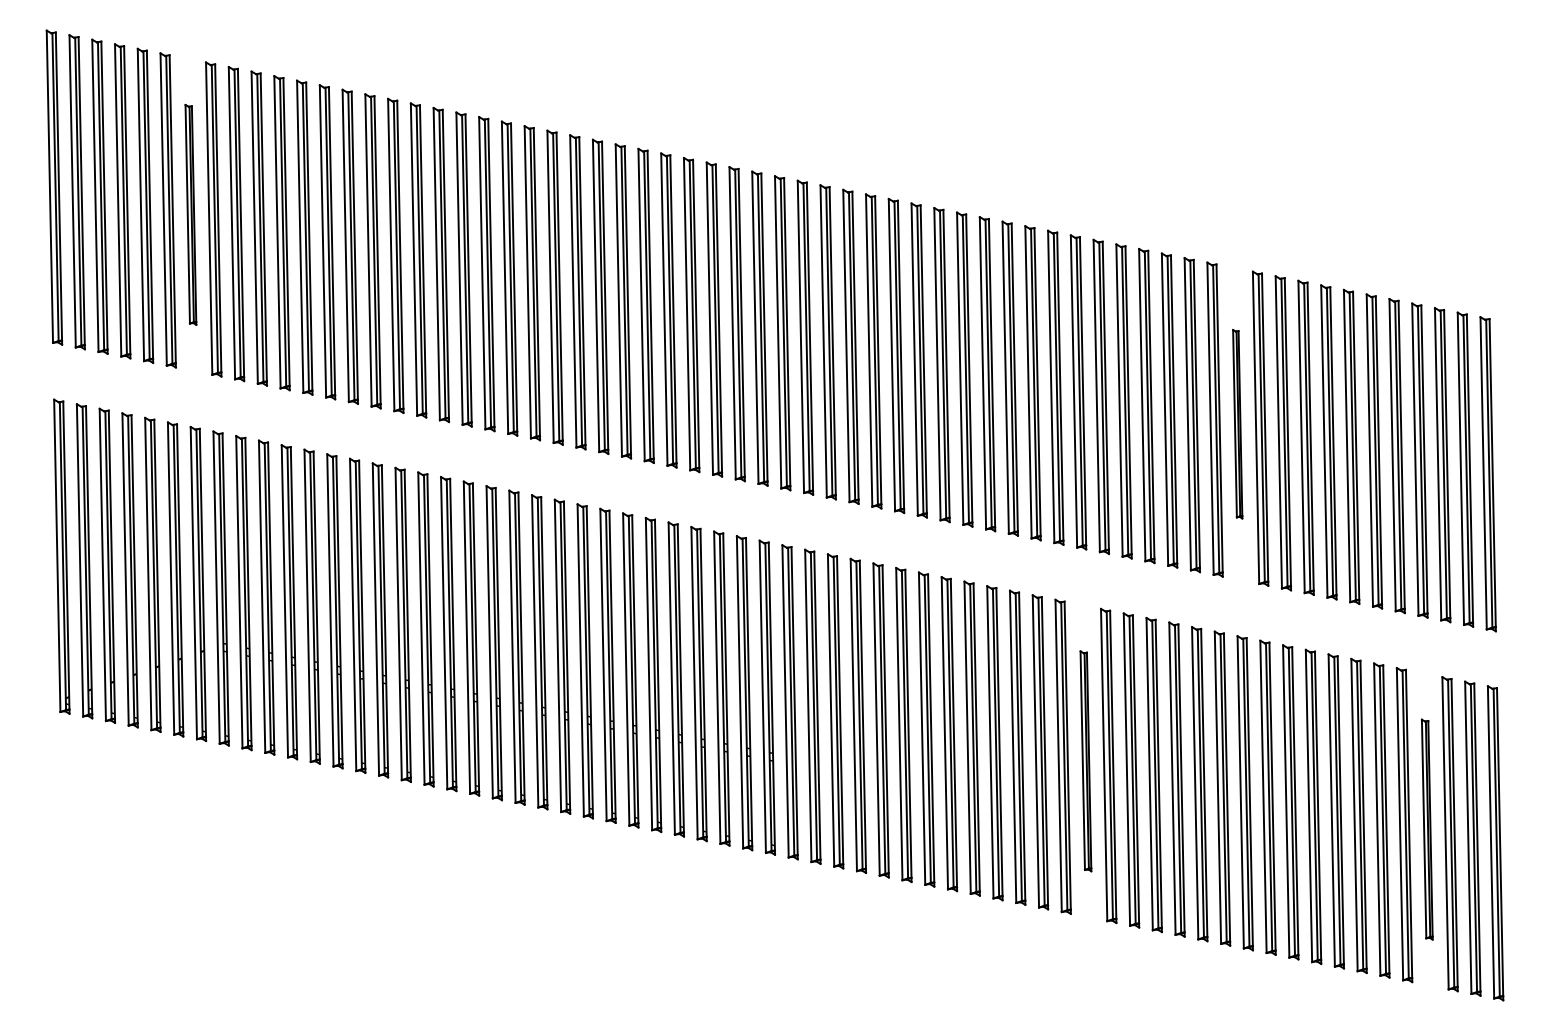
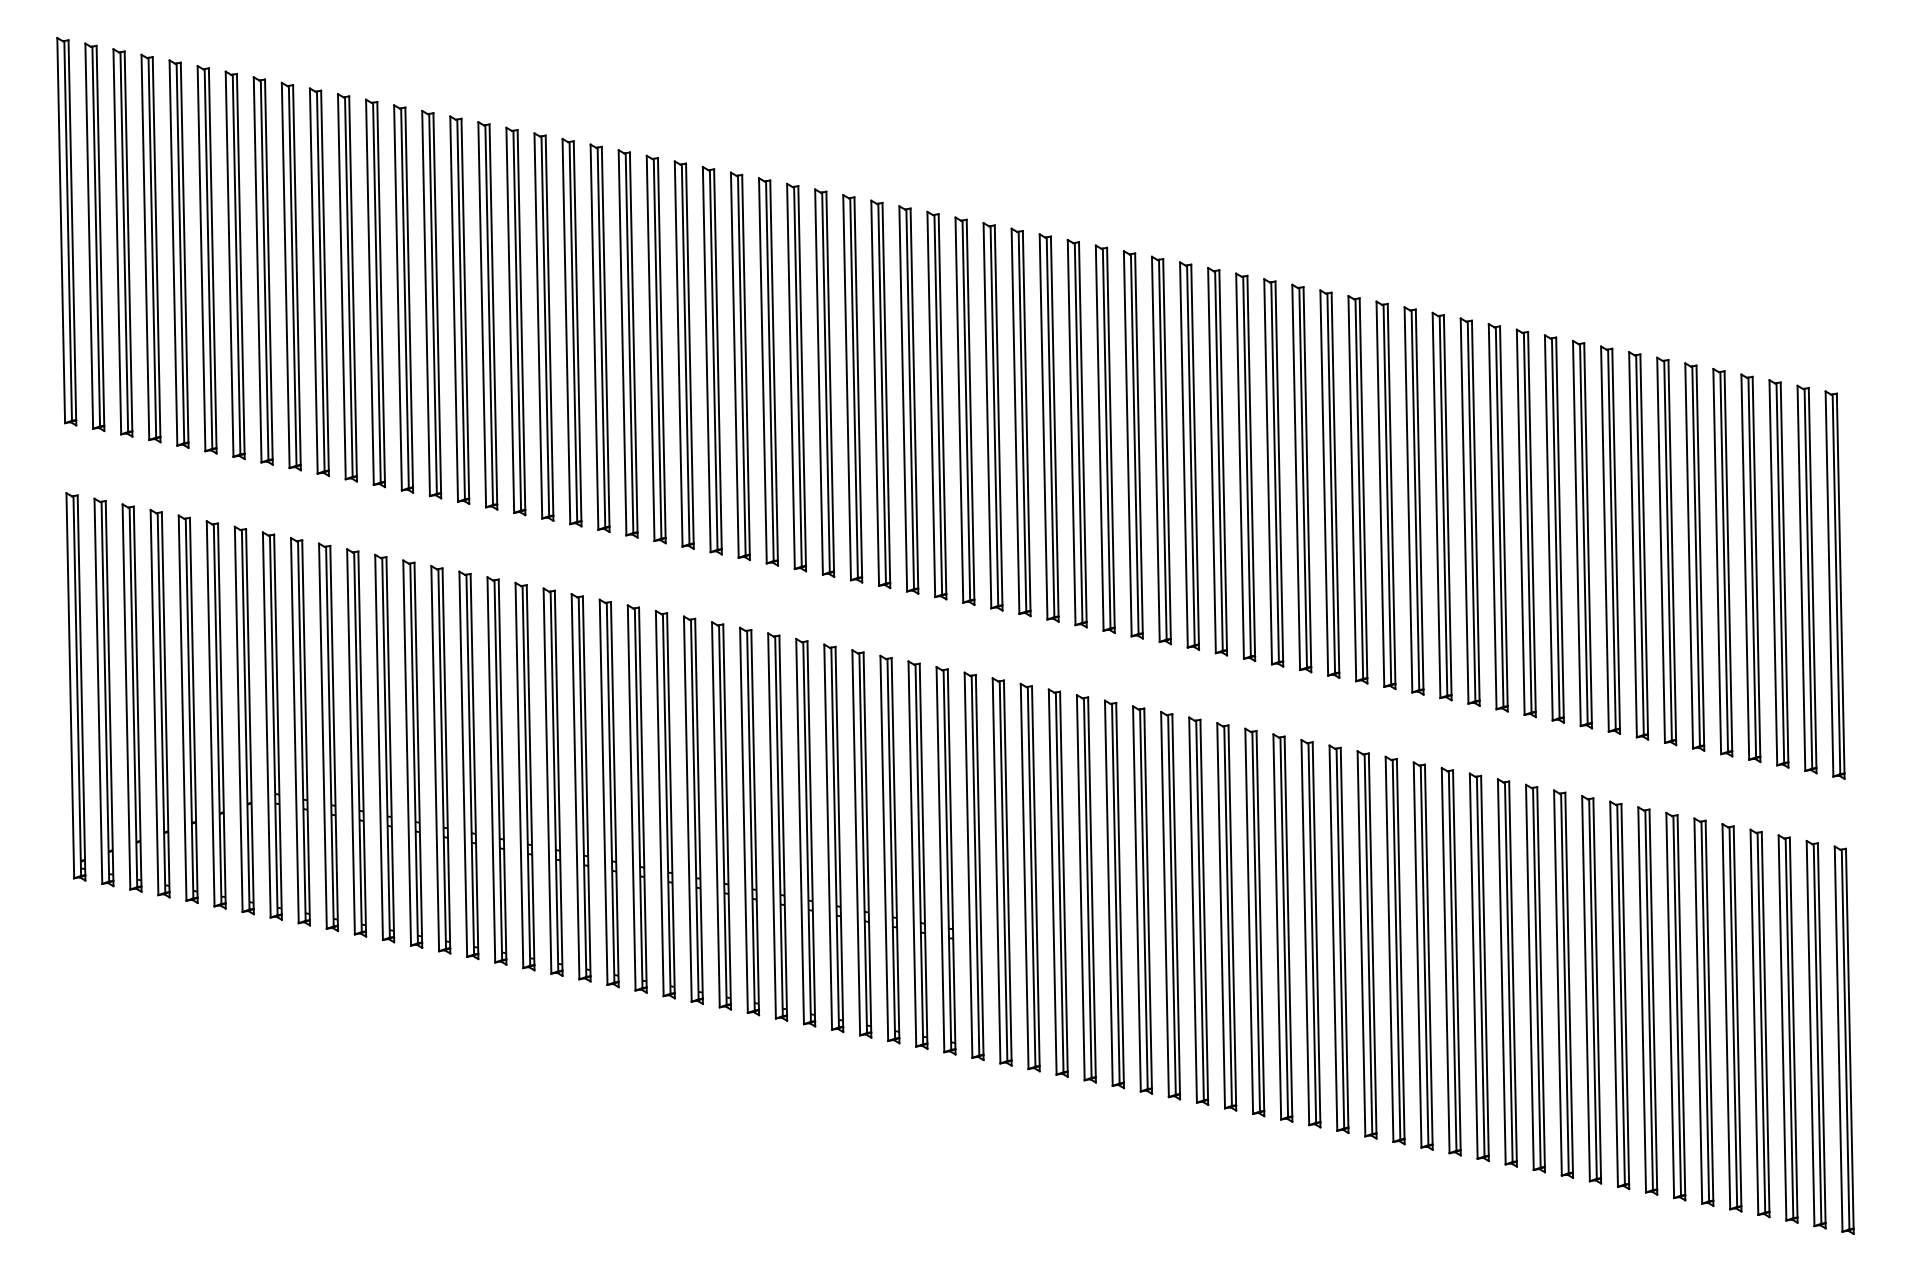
part: (190, 214) -> (234, 264), size x1.43
part: (1237, 424) -> (1525, 523), size x1.67
part: (1085, 760) -> (1338, 938), size x1.43
part: (1426, 829) -> (1759, 1023), size x1.43

